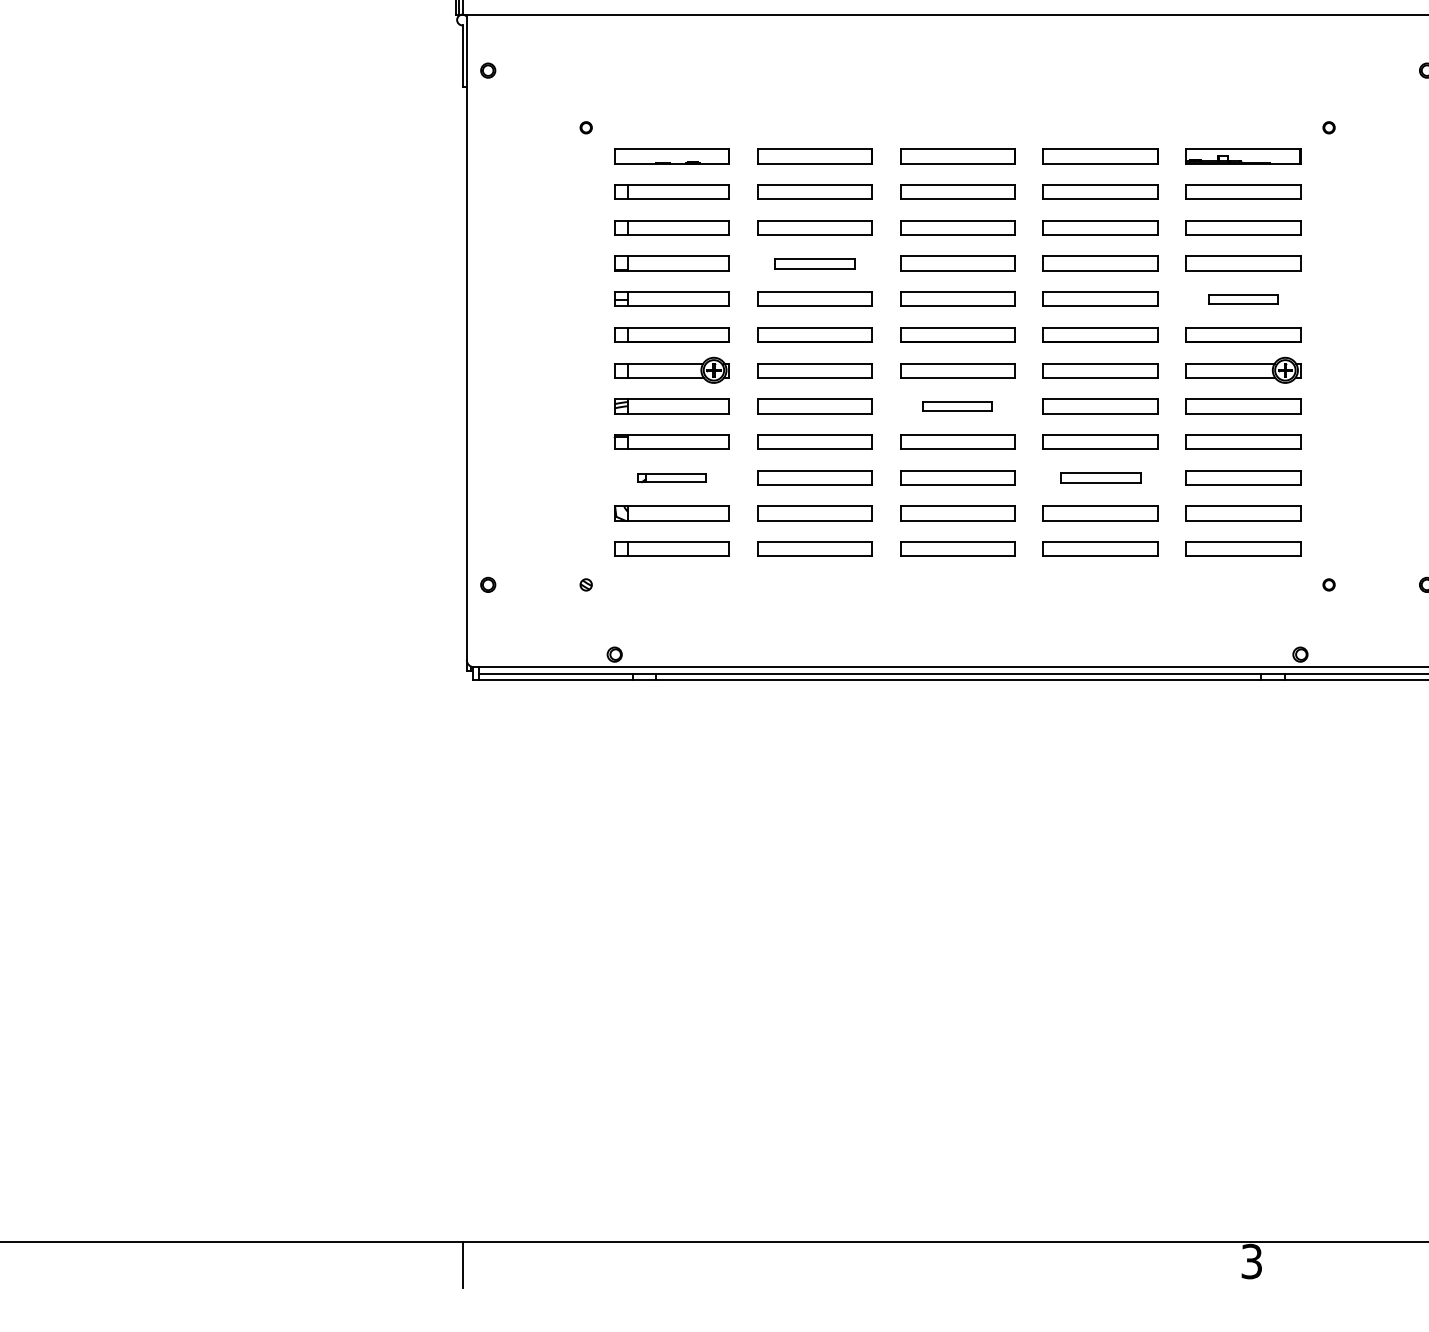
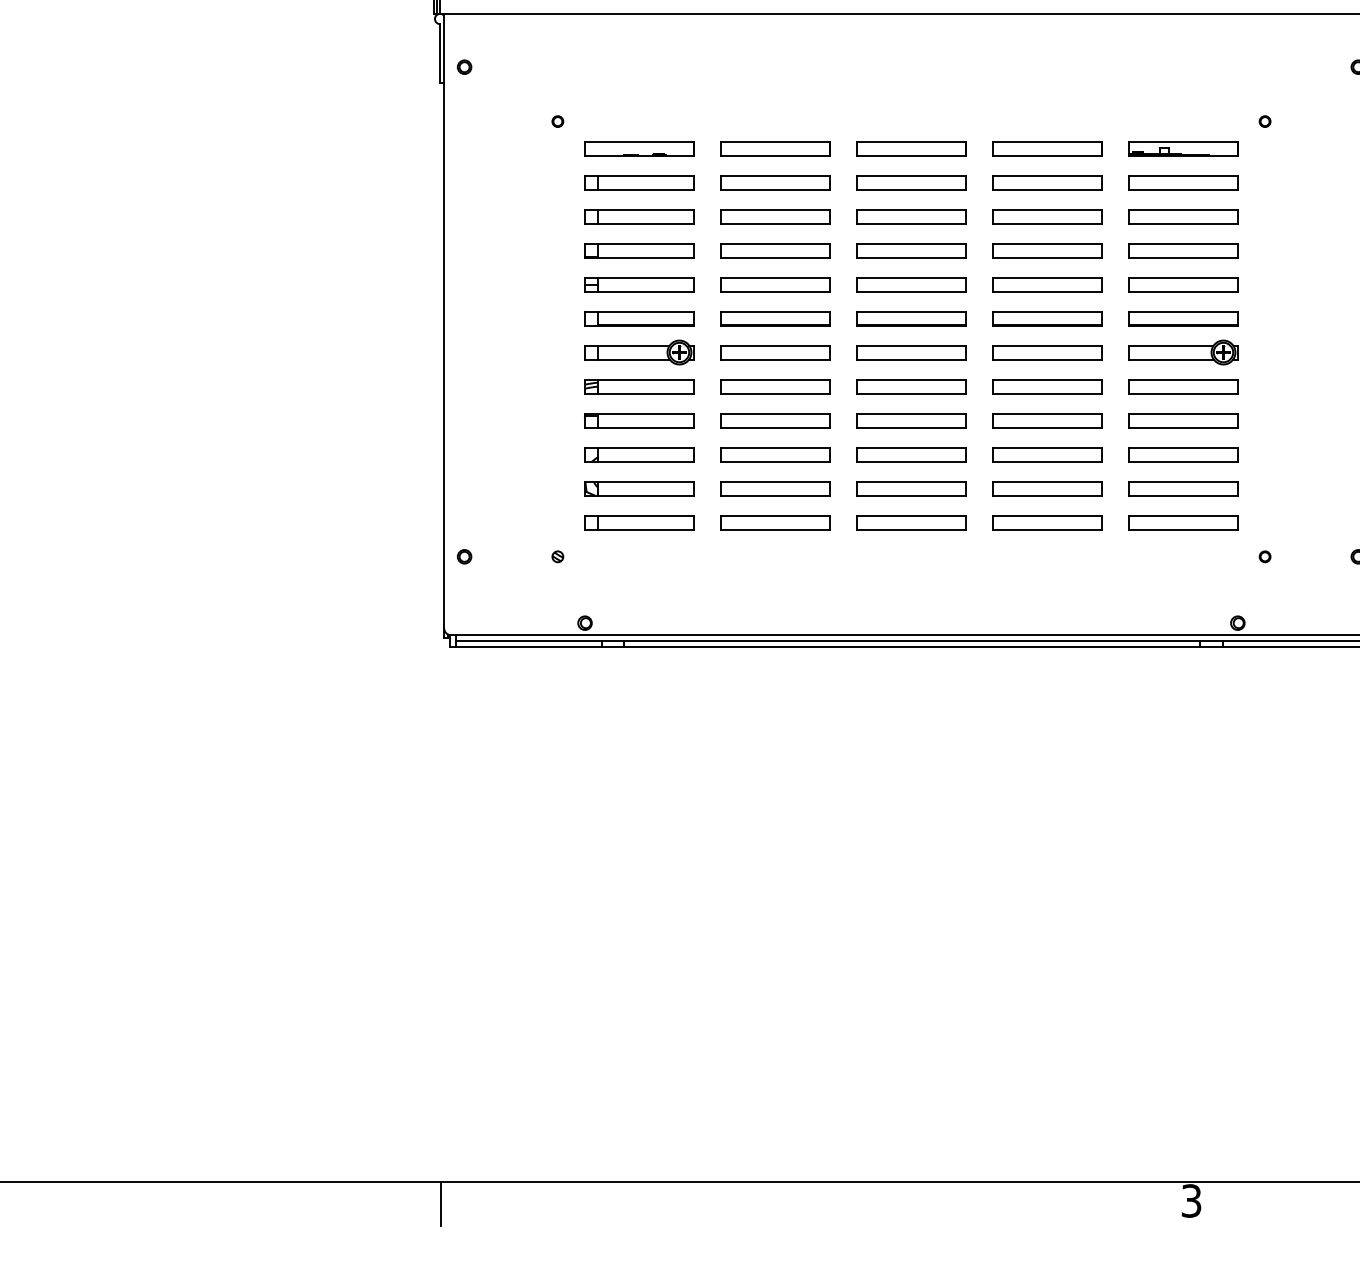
part: (814, 263) -> (775, 250), size x1.43
part: (1243, 298) -> (1183, 284), size x1.67
part: (957, 406) -> (911, 386), size x1.67
part: (671, 477) -> (639, 454), size x1.67
part: (1100, 477) -> (1047, 454), size x1.43

